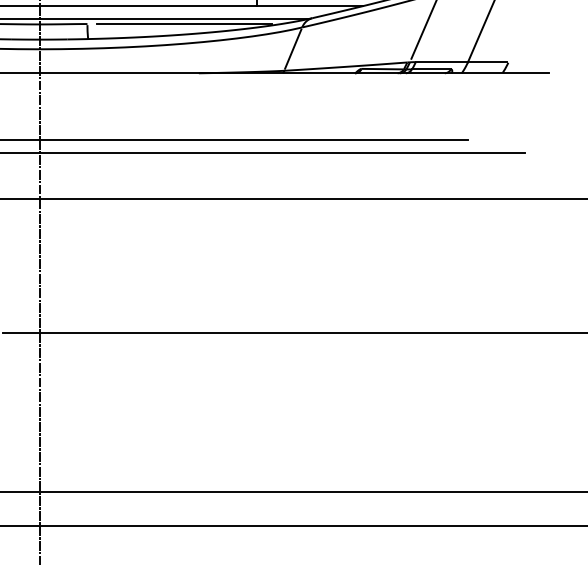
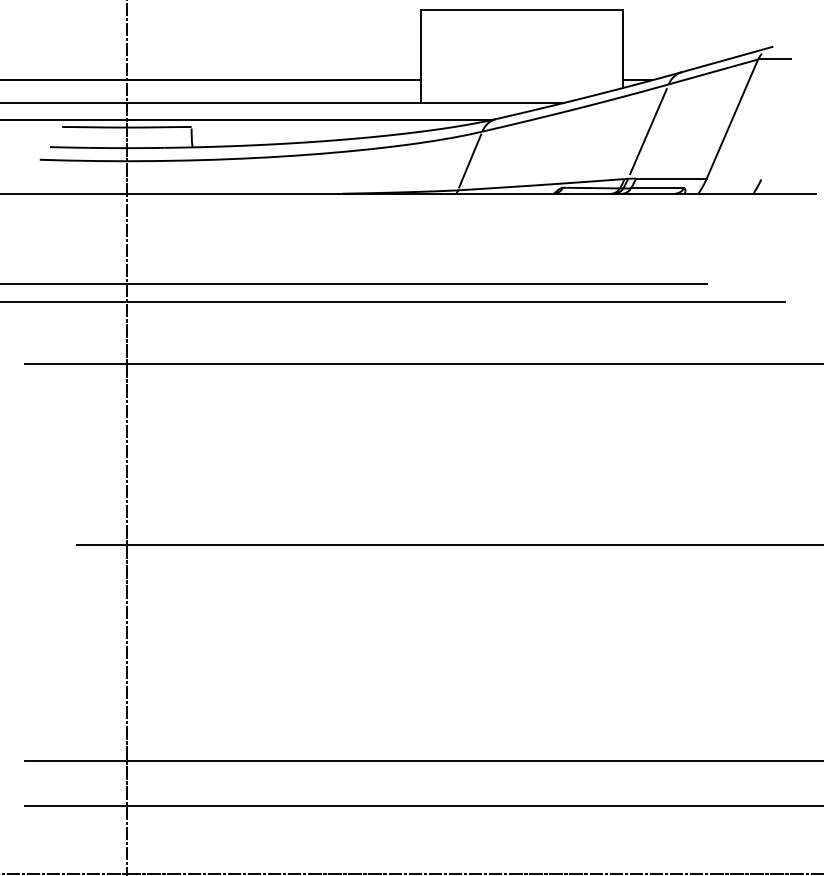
line: (184, 24) -> (322, 127), removed
line: (487, 62) -> (733, 178), removed

